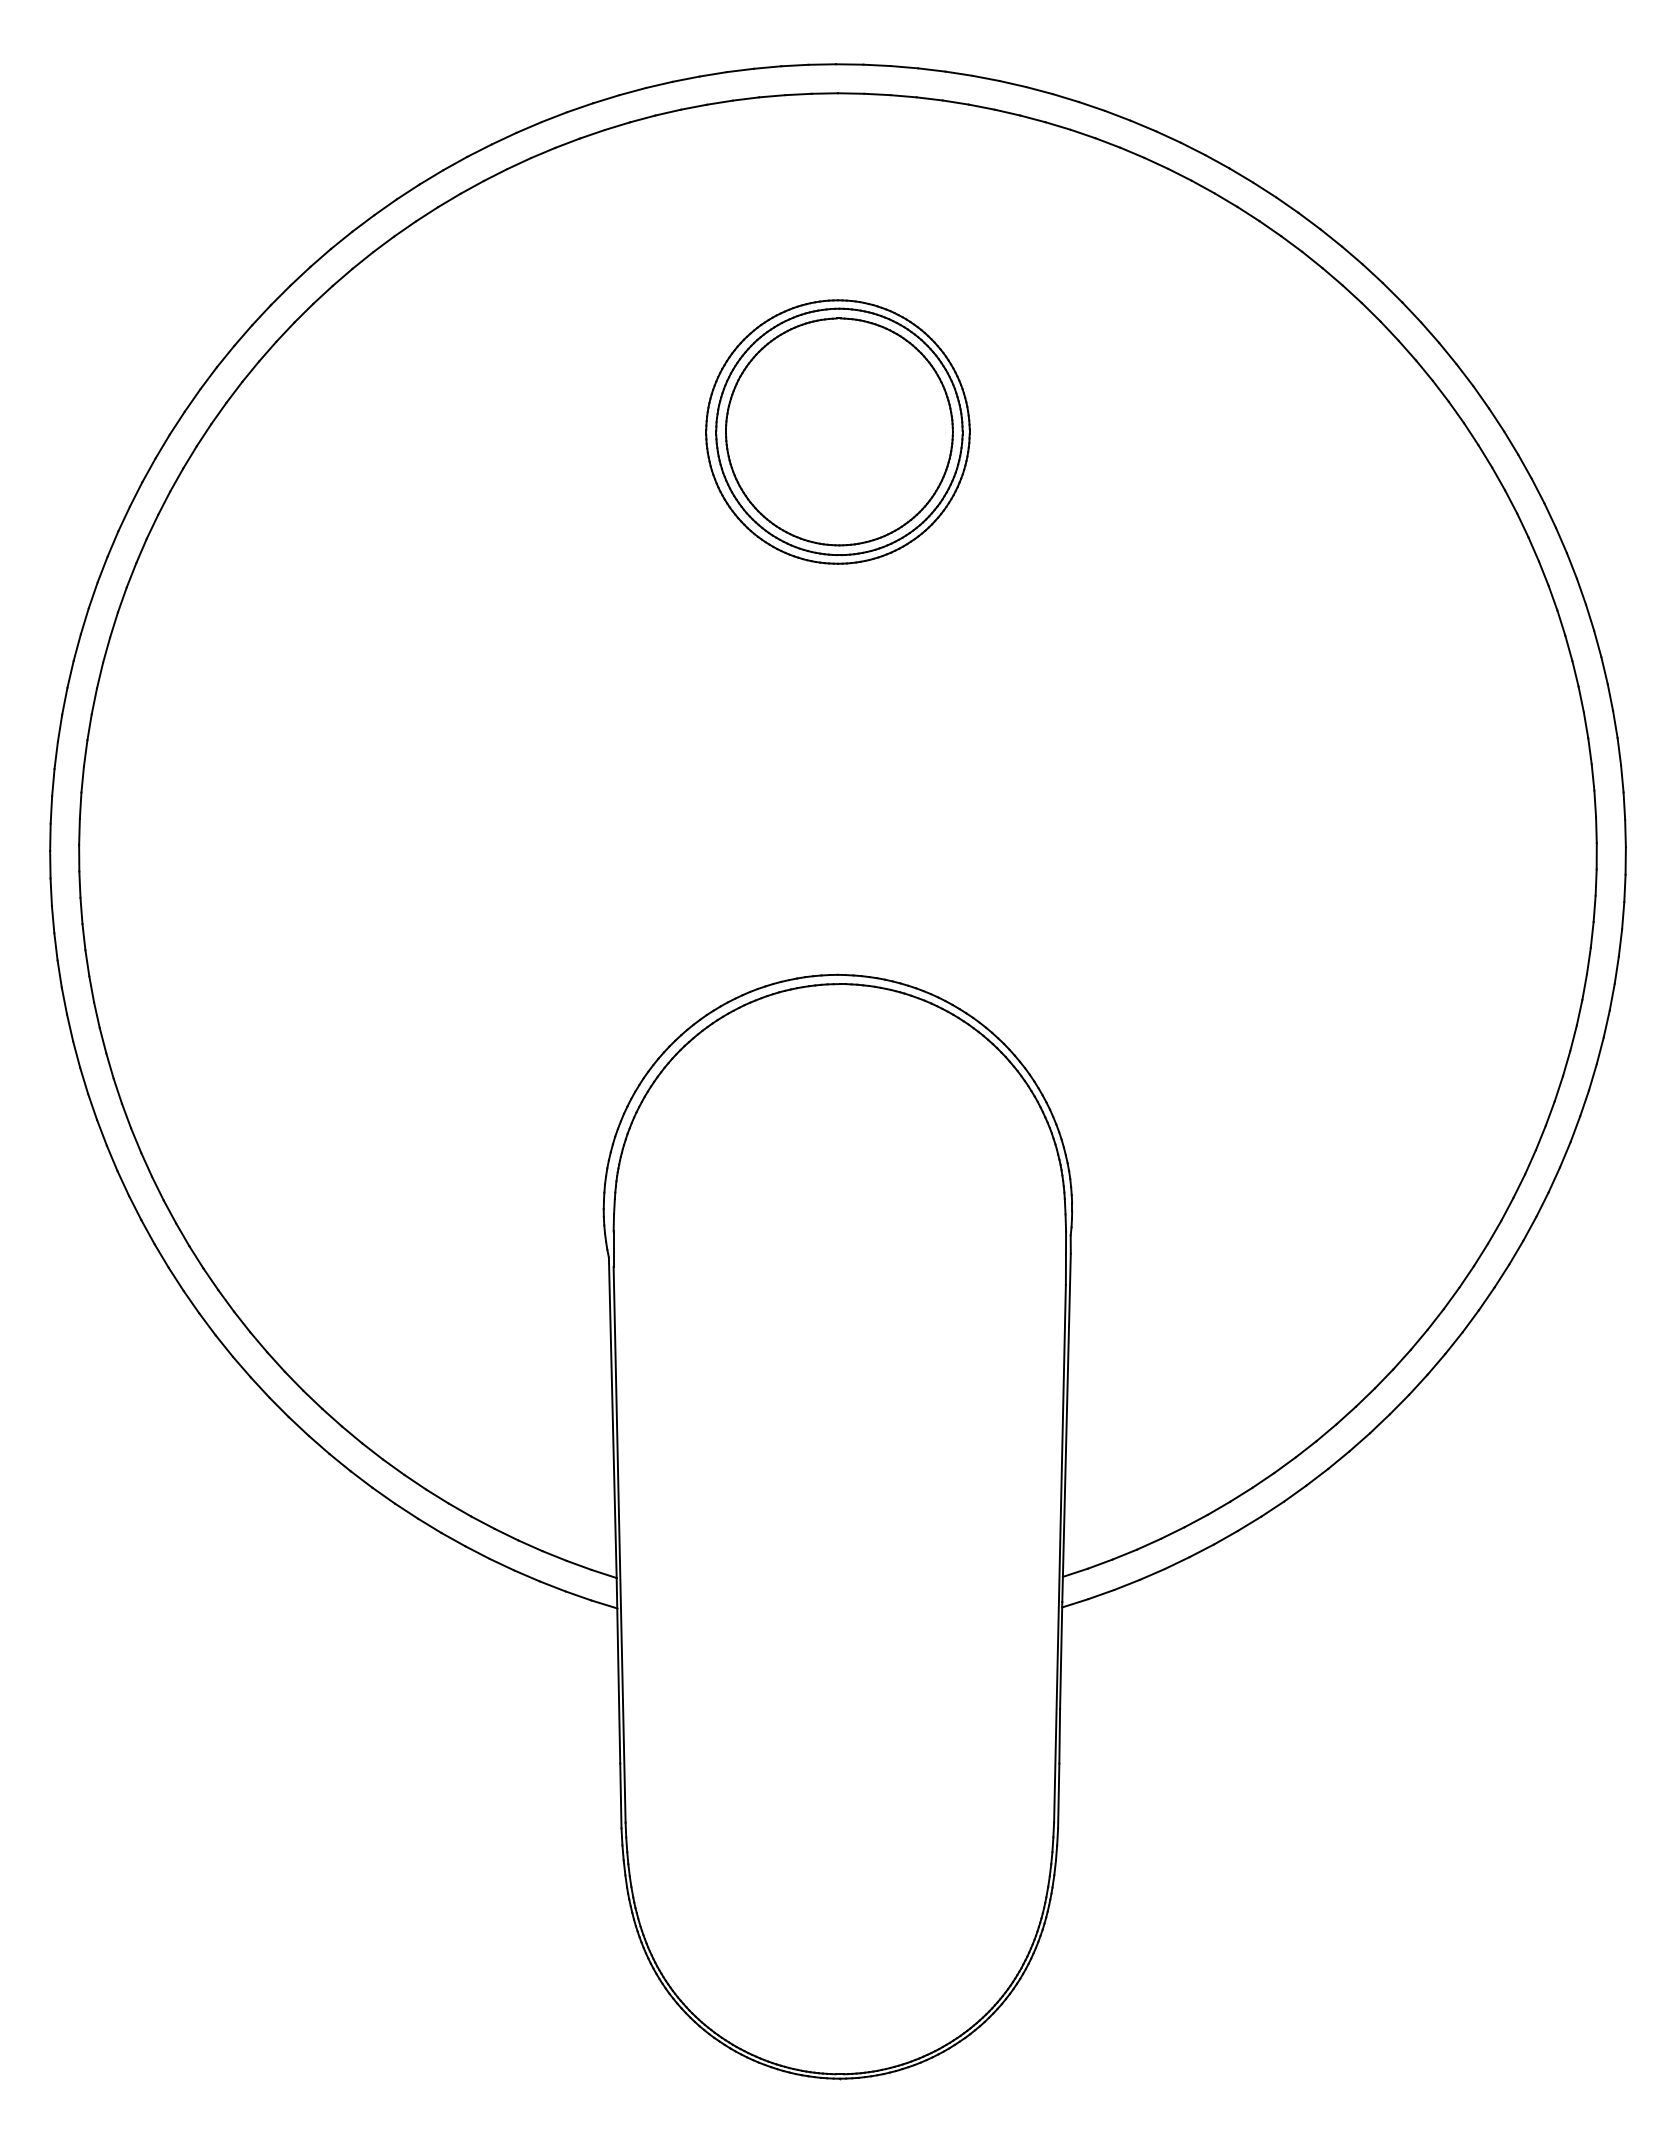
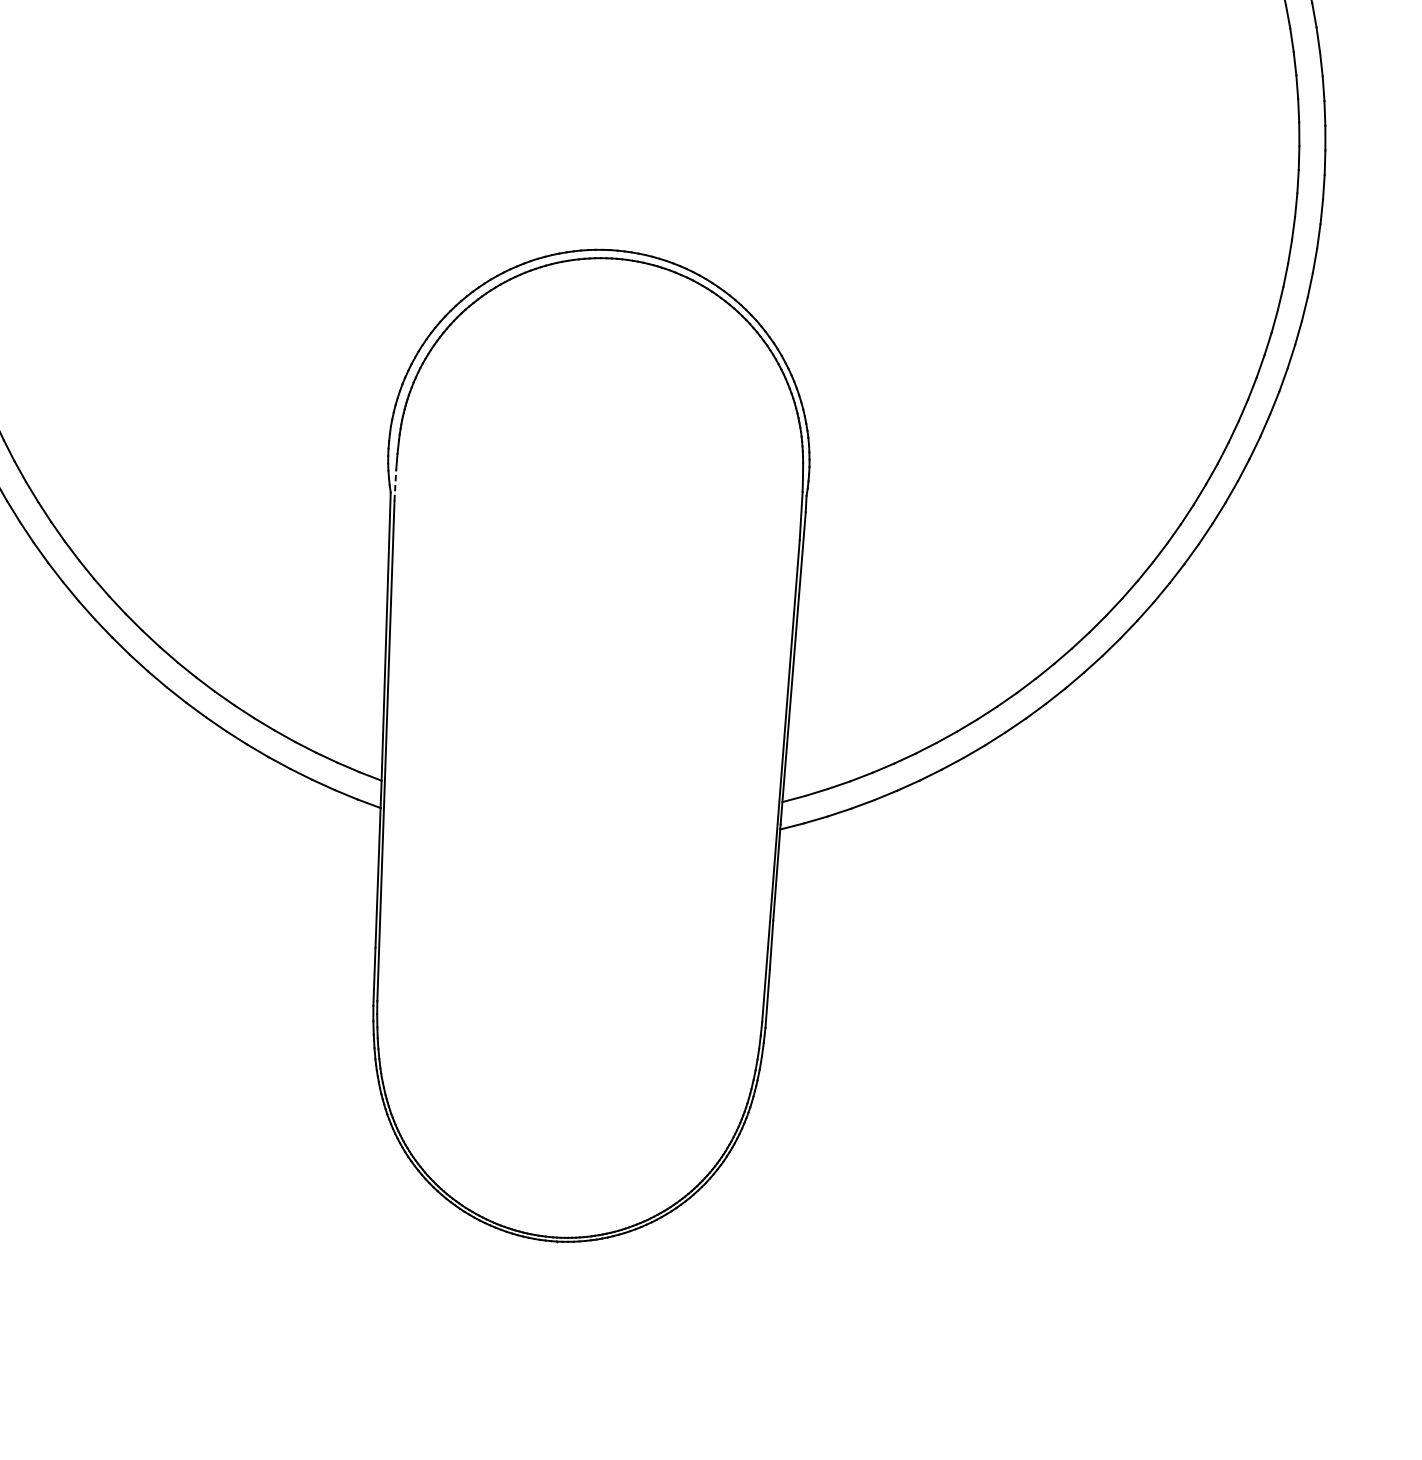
line: (613, 1249) -> (395, 485), solid -> dashed

